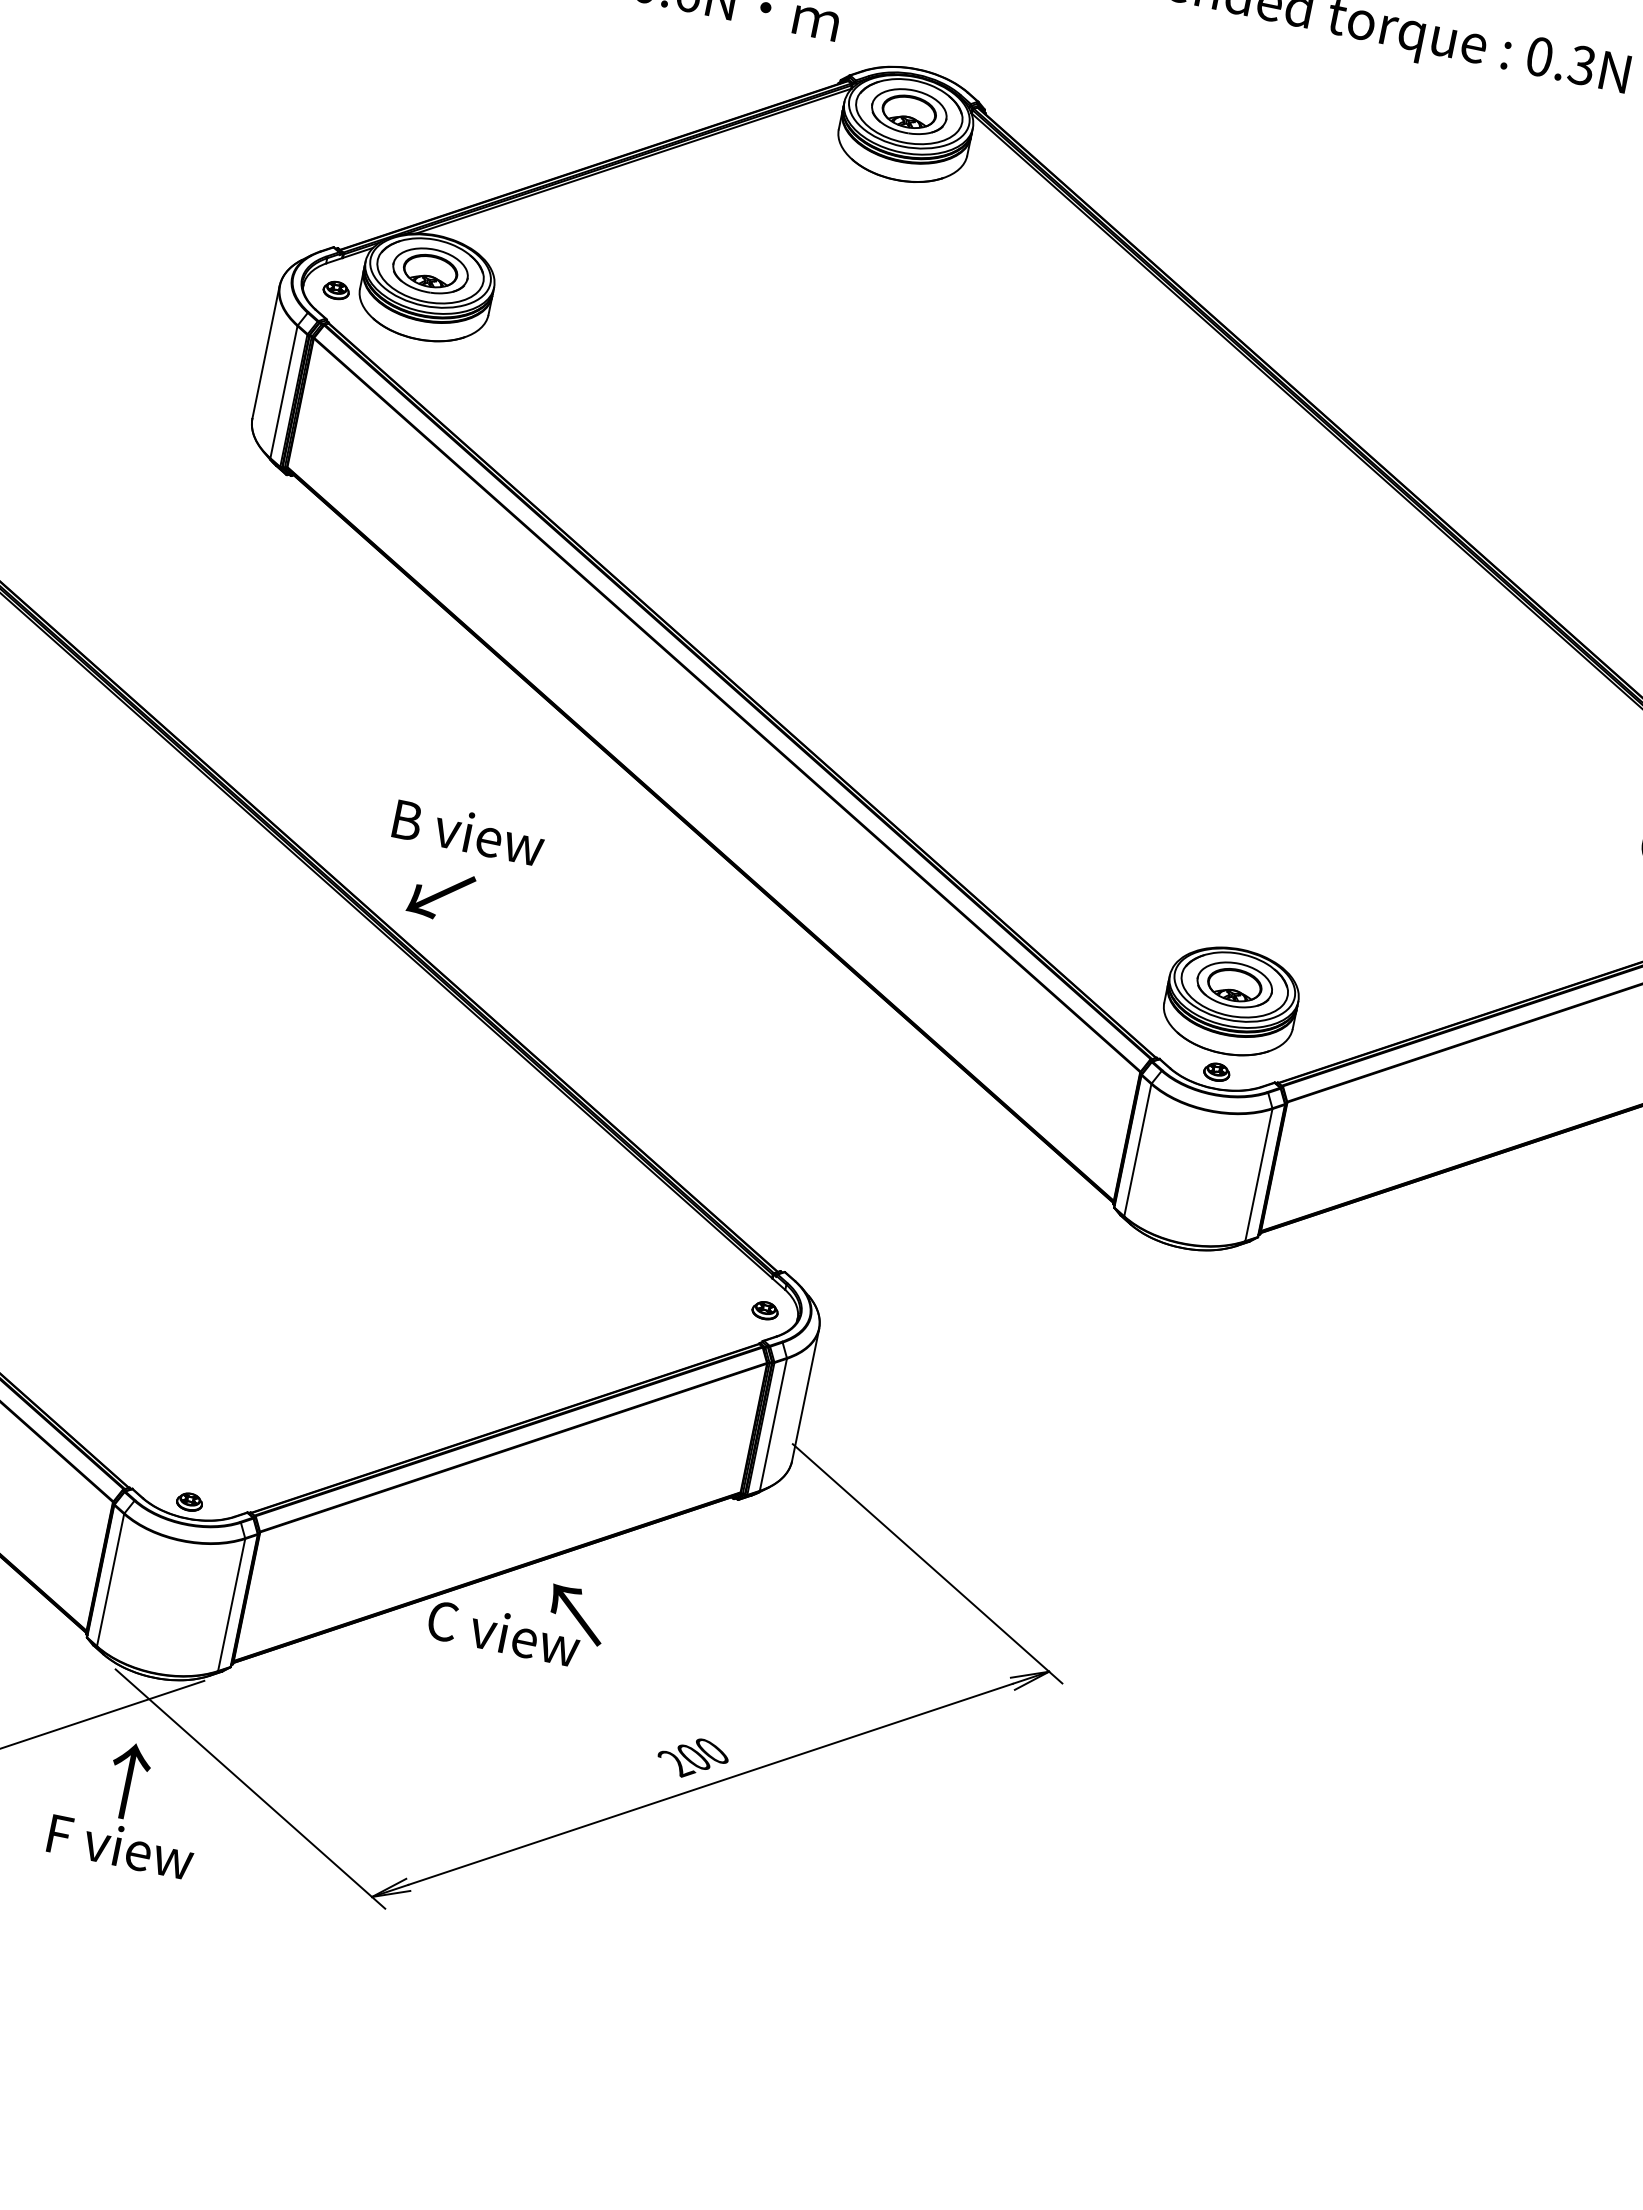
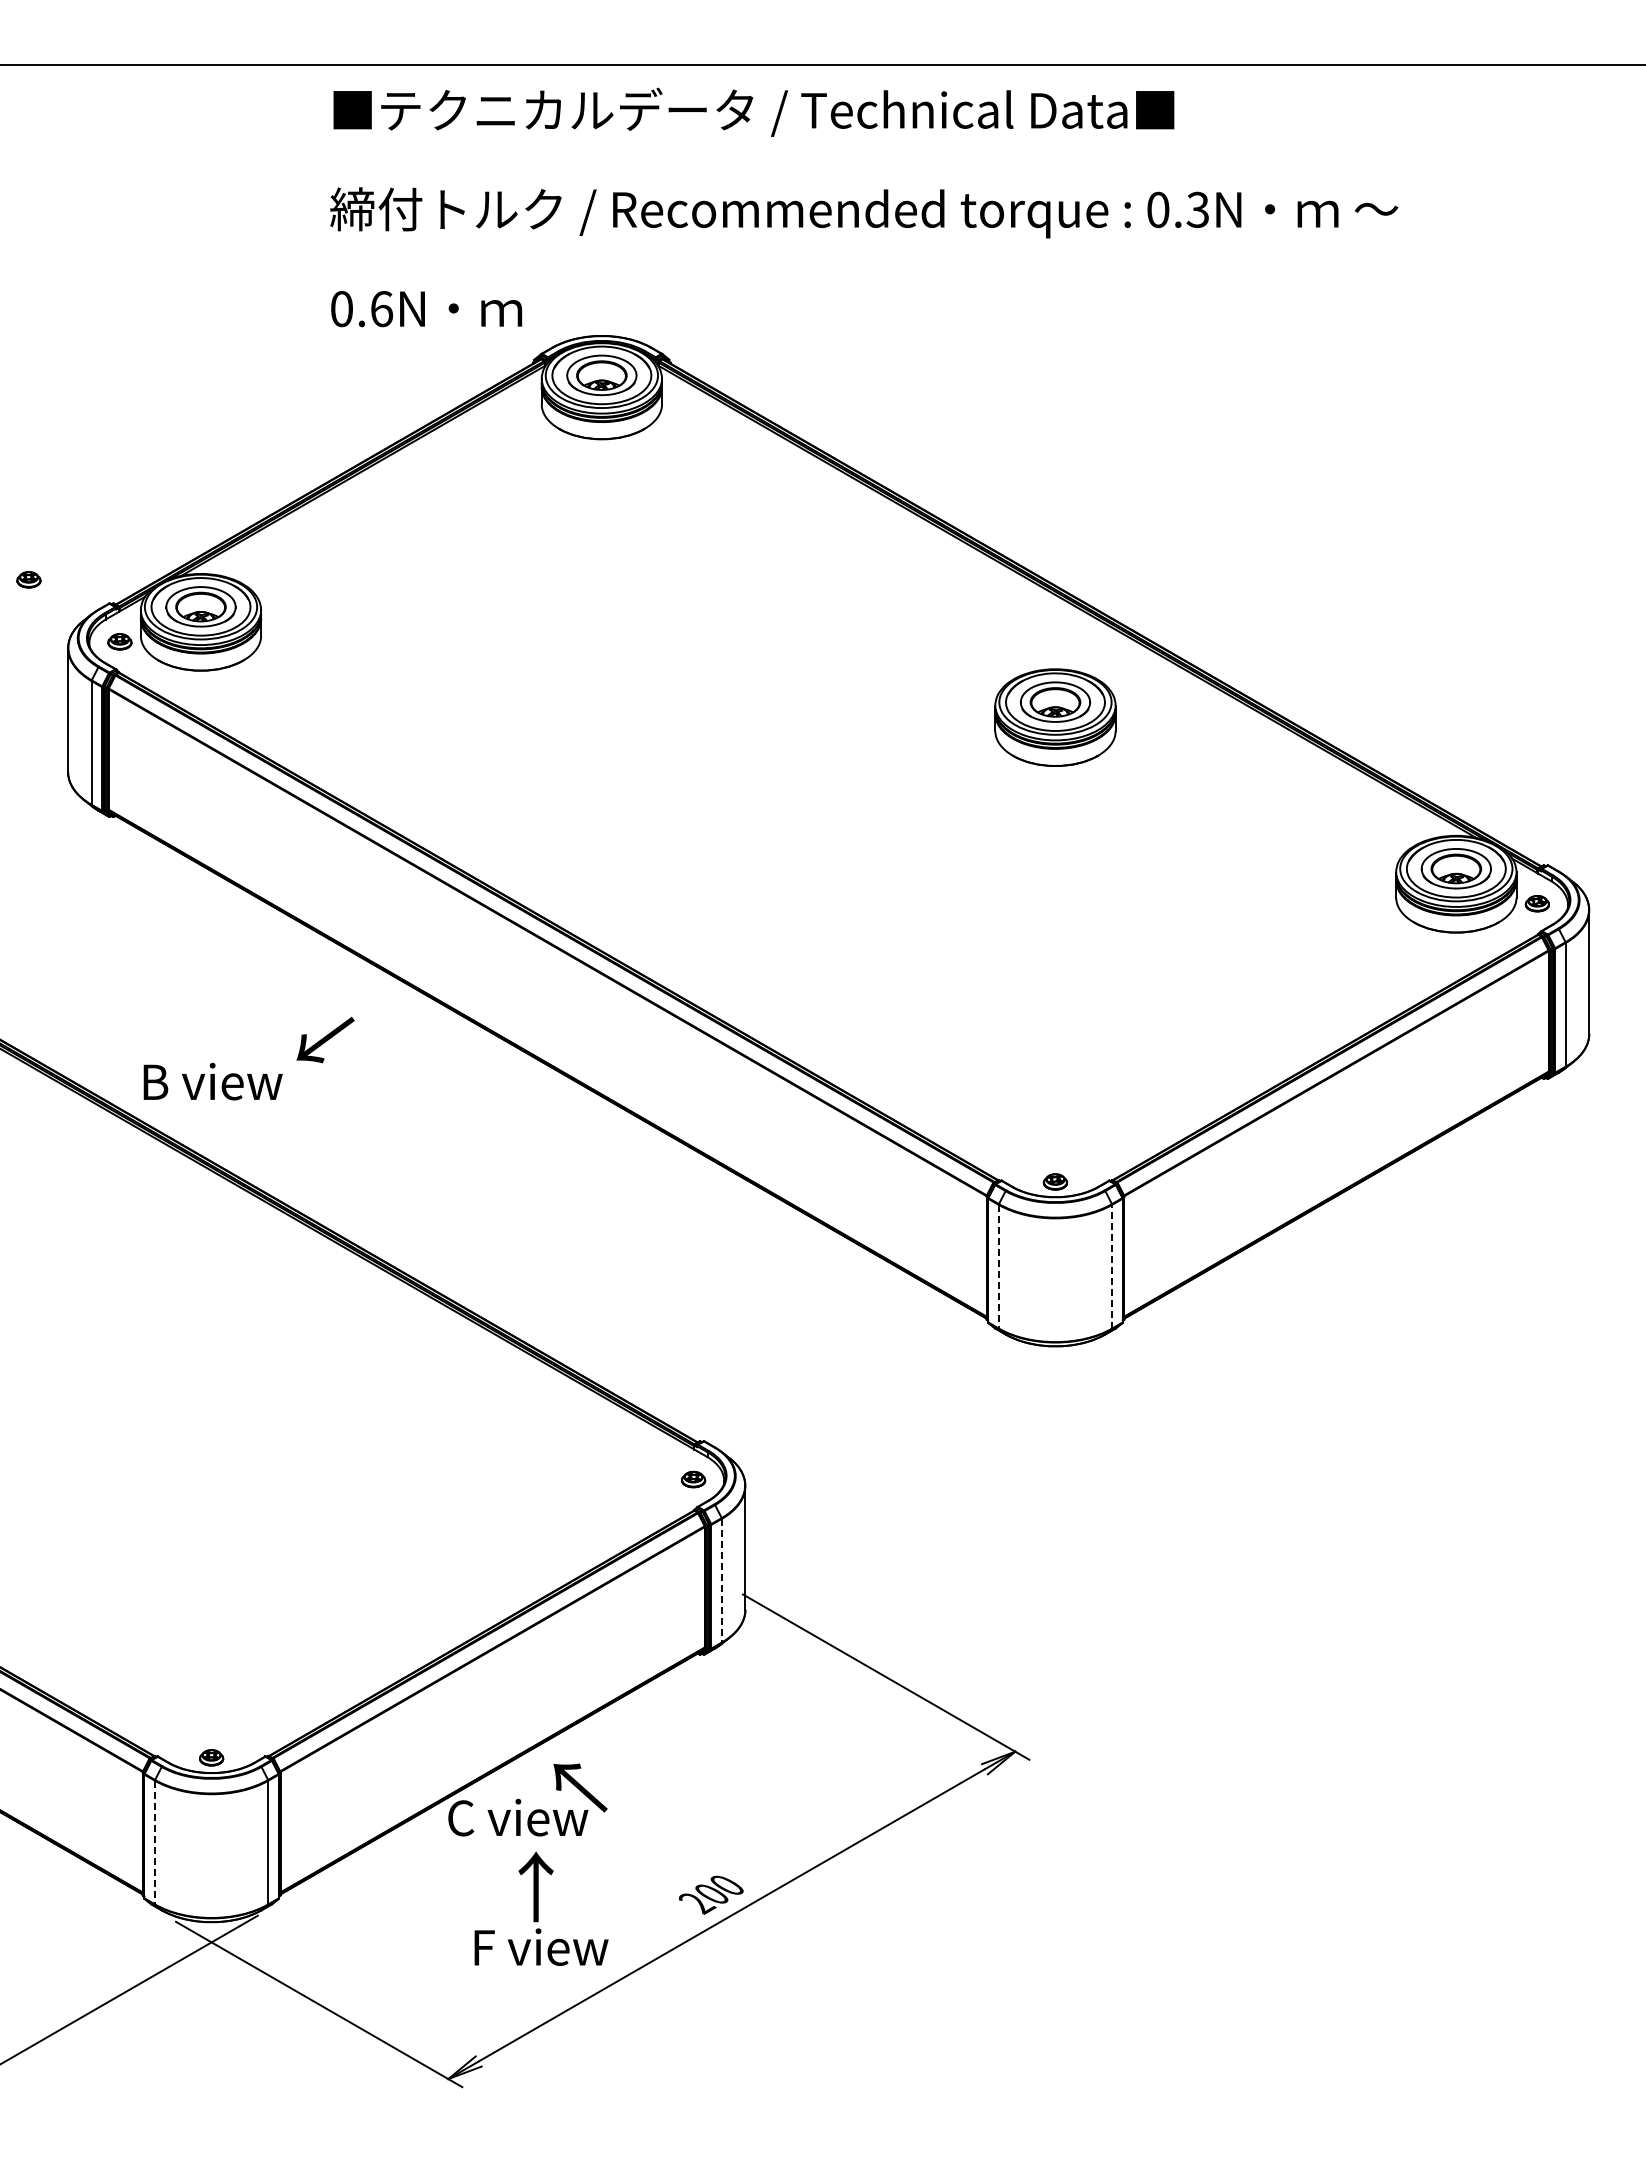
part: (252, 203) -> (28, 579), added
text: (468, 832) -> (212, 1081), moved
text: (440, 895) -> (325, 1040), moved
part: (1231, 1001) -> (1055, 717), moved
line: (1137, 1149) -> (998, 1266), solid -> dashed
line: (1259, 1174) -> (1112, 1266), solid -> dashed
line: (772, 1424) -> (721, 1580), solid -> dashed
line: (110, 1580) -> (154, 1842), solid -> dashed
text: (129, 1805) -> (541, 1908), moved

